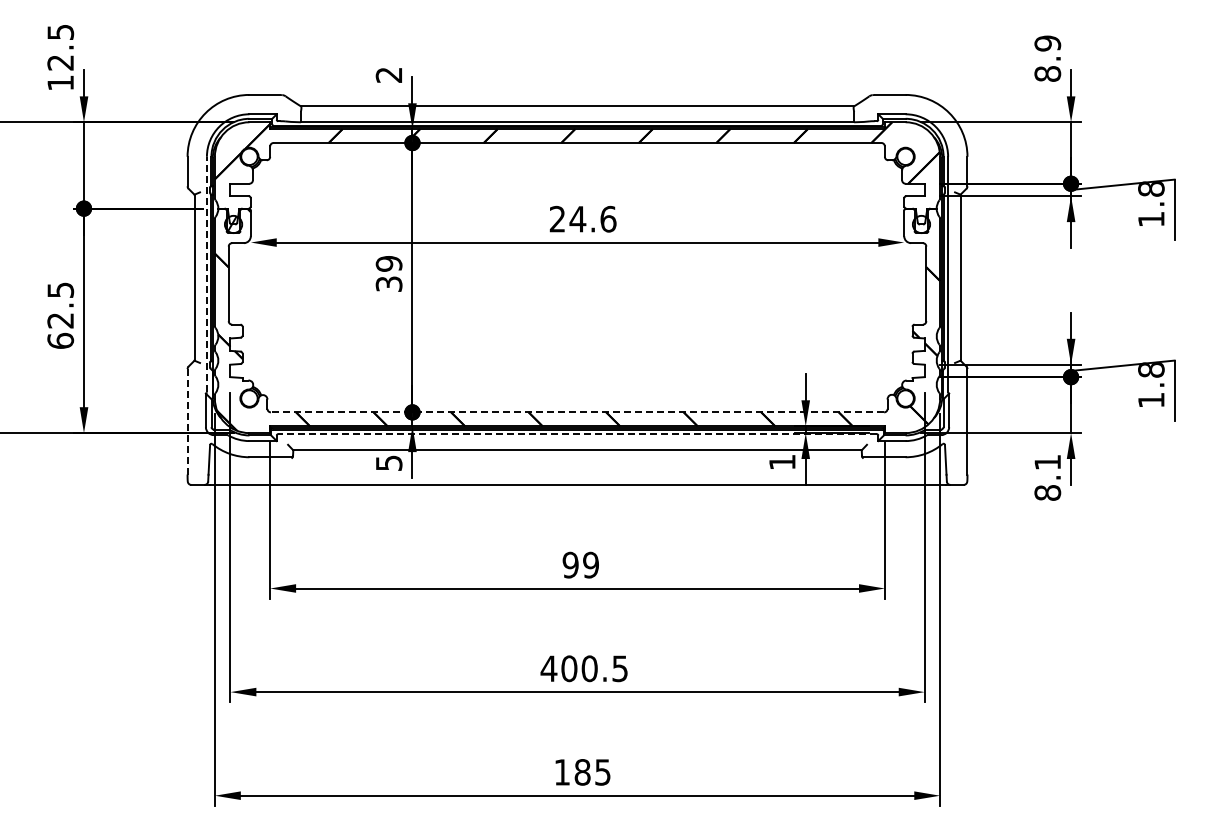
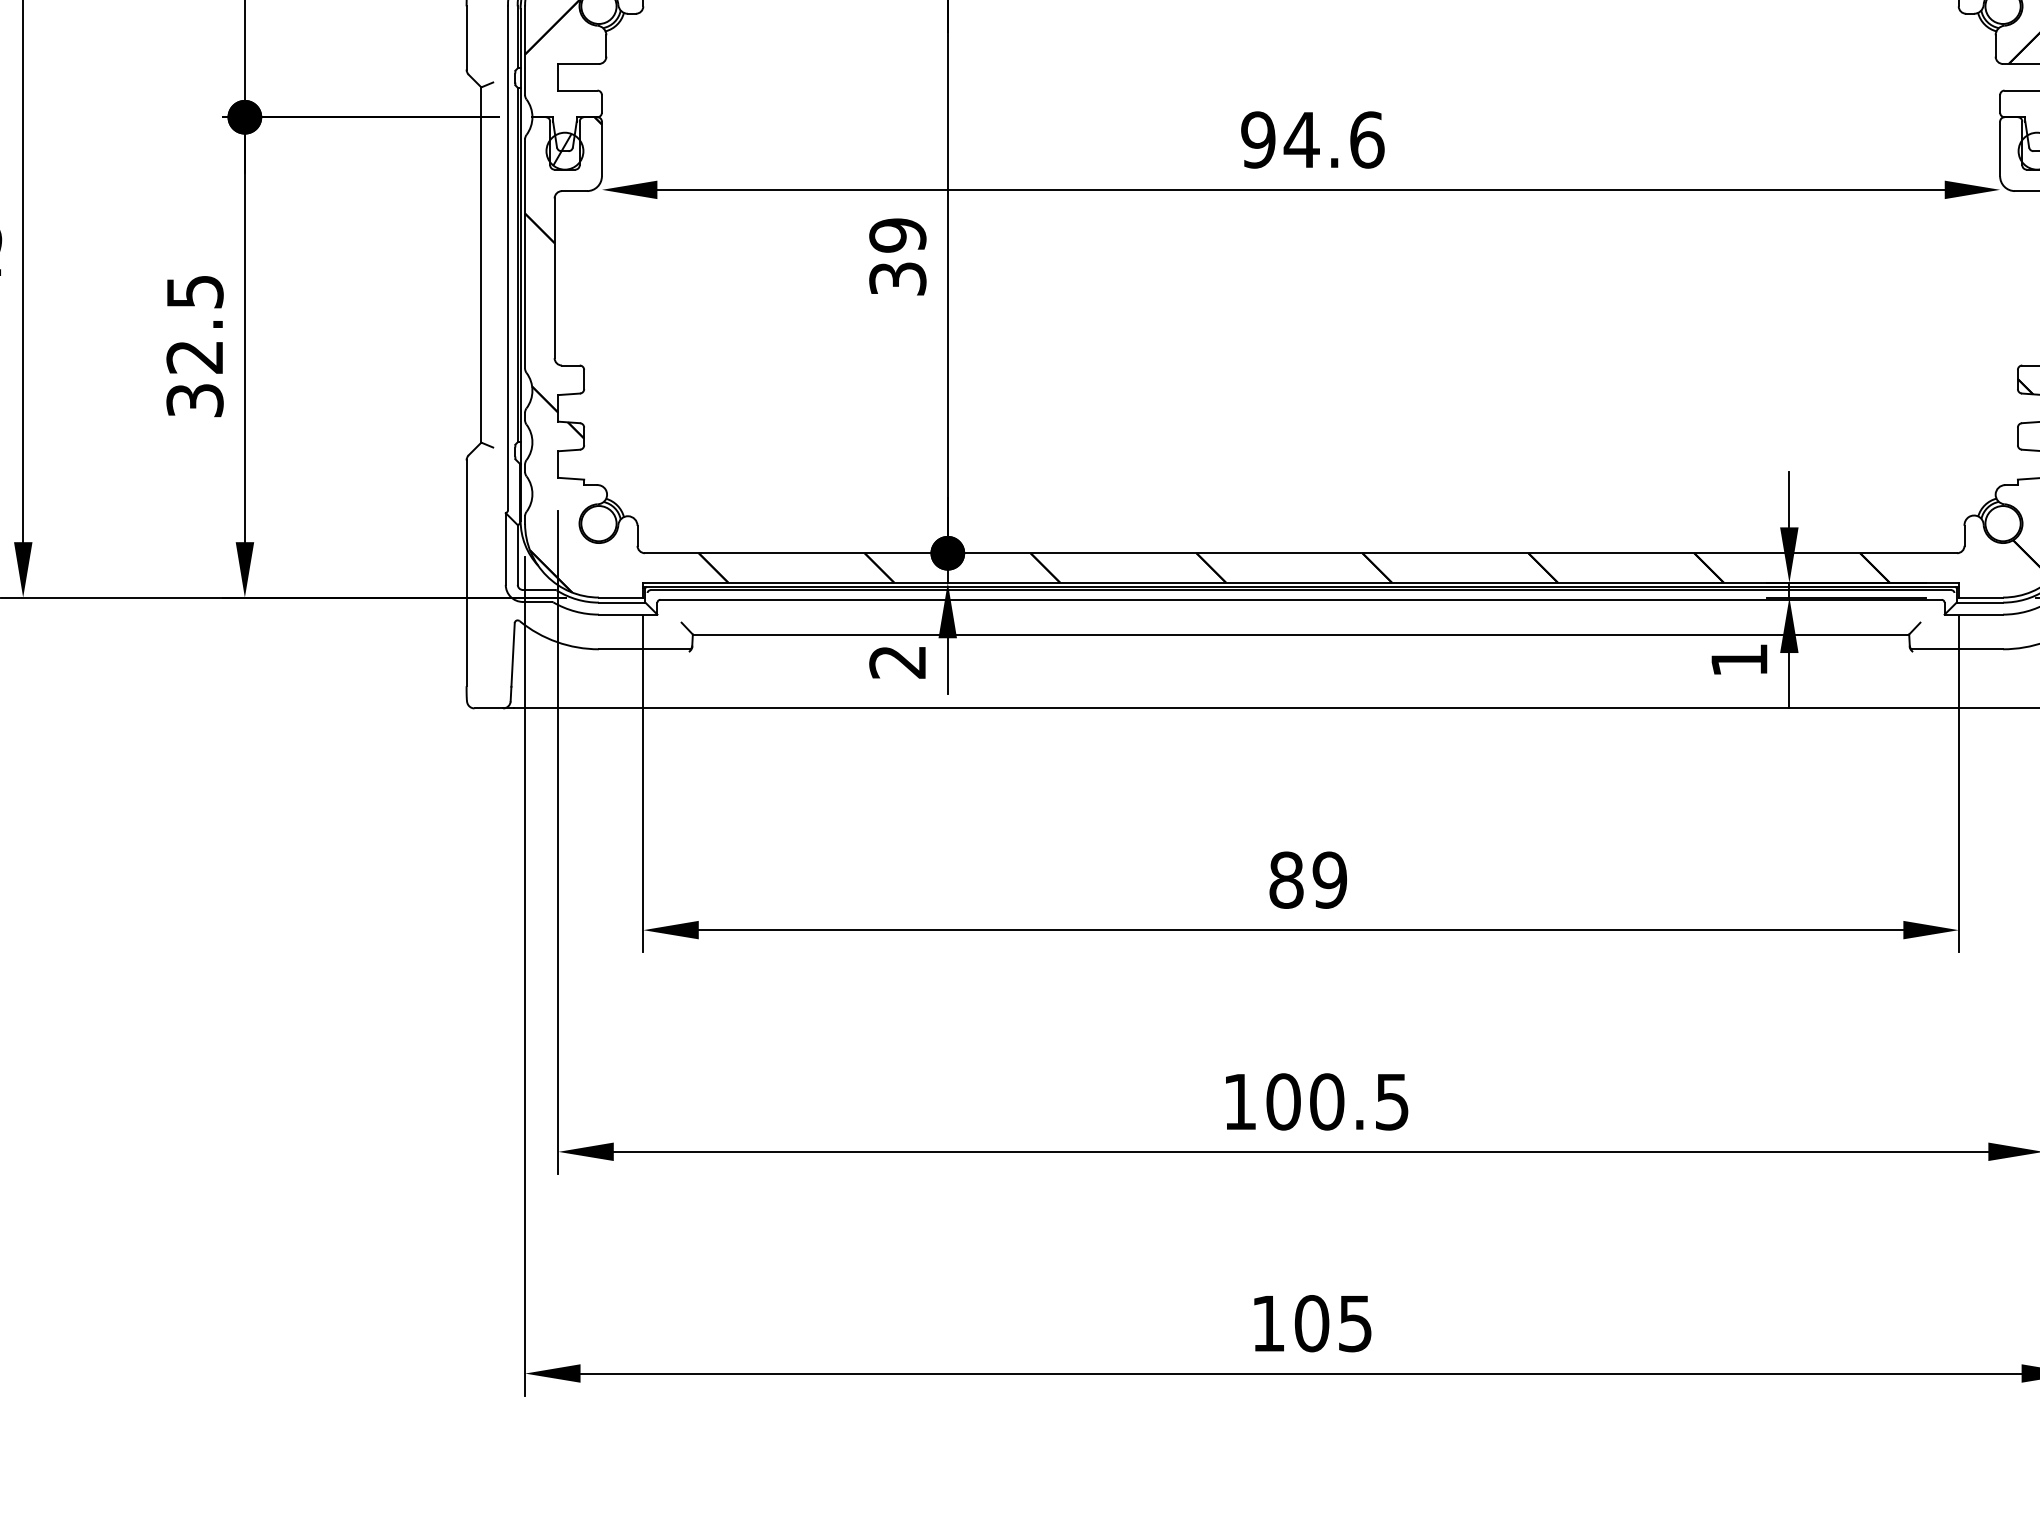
text: (557, 219) -> (1258, 140), 24.6 -> 94.6
line: (206, 274) -> (507, 258), dashed -> solid
text: (60, 340) -> (194, 399), 62.5 -> 32.5
line: (577, 412) -> (1300, 553), dashed -> solid
line: (187, 421) -> (466, 572), dashed -> solid
line: (577, 434) -> (1300, 600), dashed -> solid
text: (388, 462) -> (896, 660), 5 -> 2
text: (570, 565) -> (1285, 880), 99 -> 89
text: (548, 668) -> (1238, 1101), 400.5 -> 100.5
text: (582, 772) -> (1311, 1323), 185 -> 105

